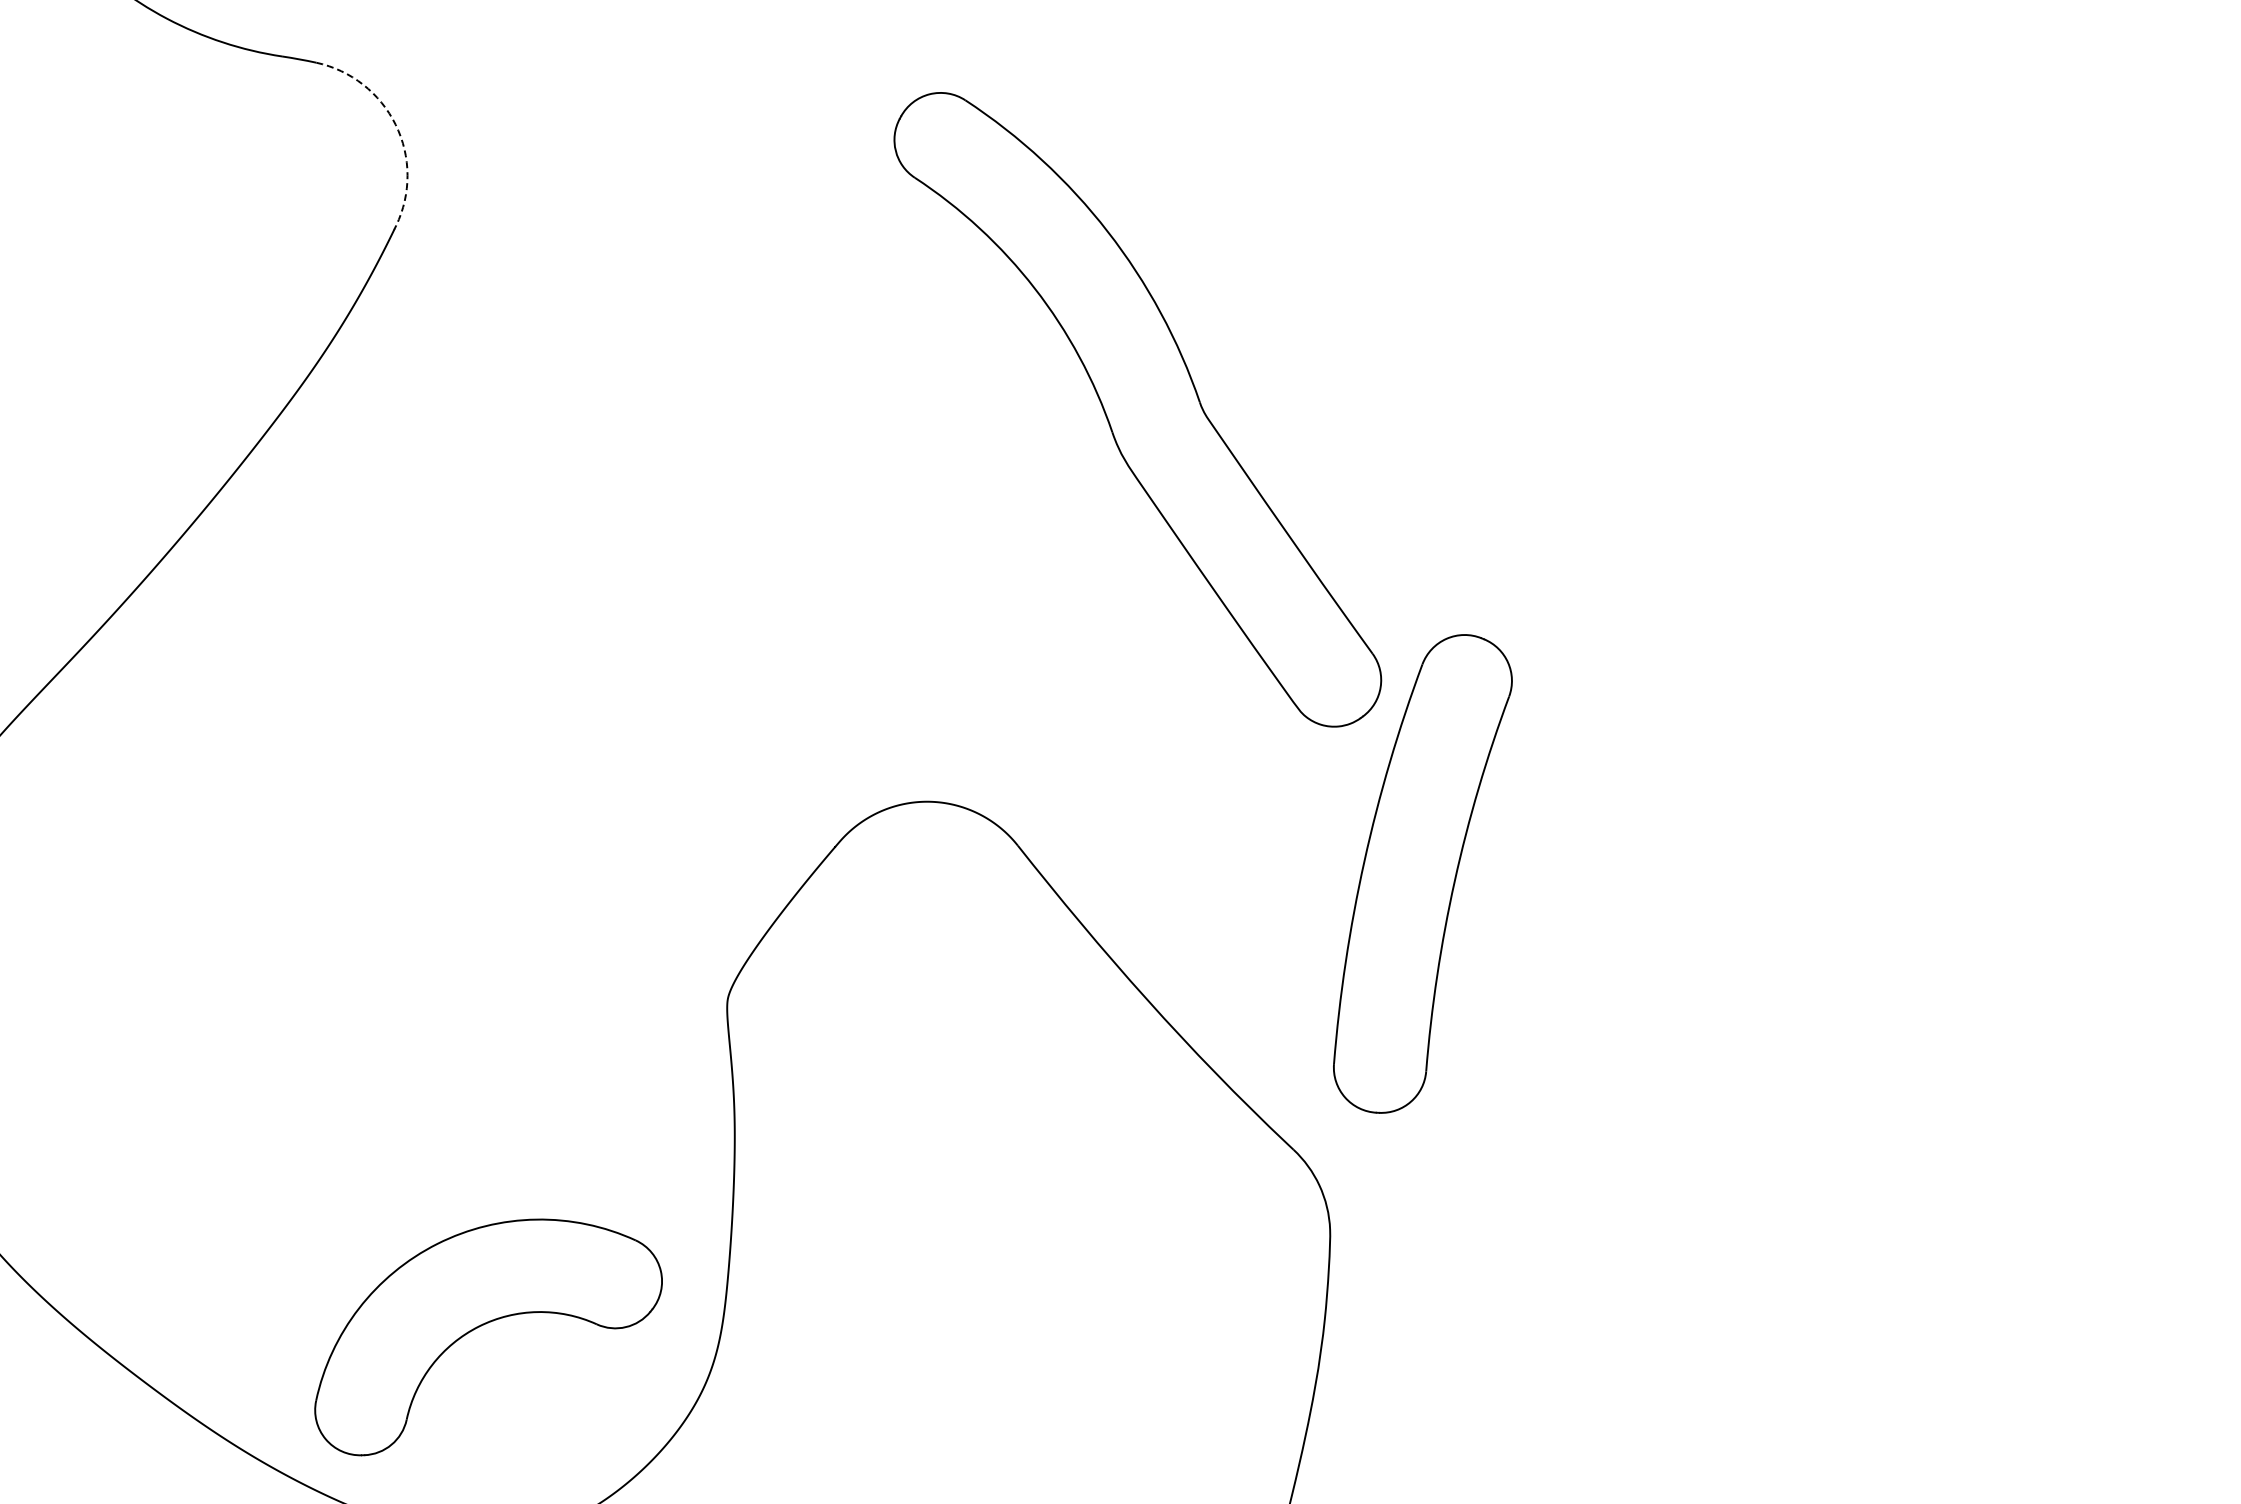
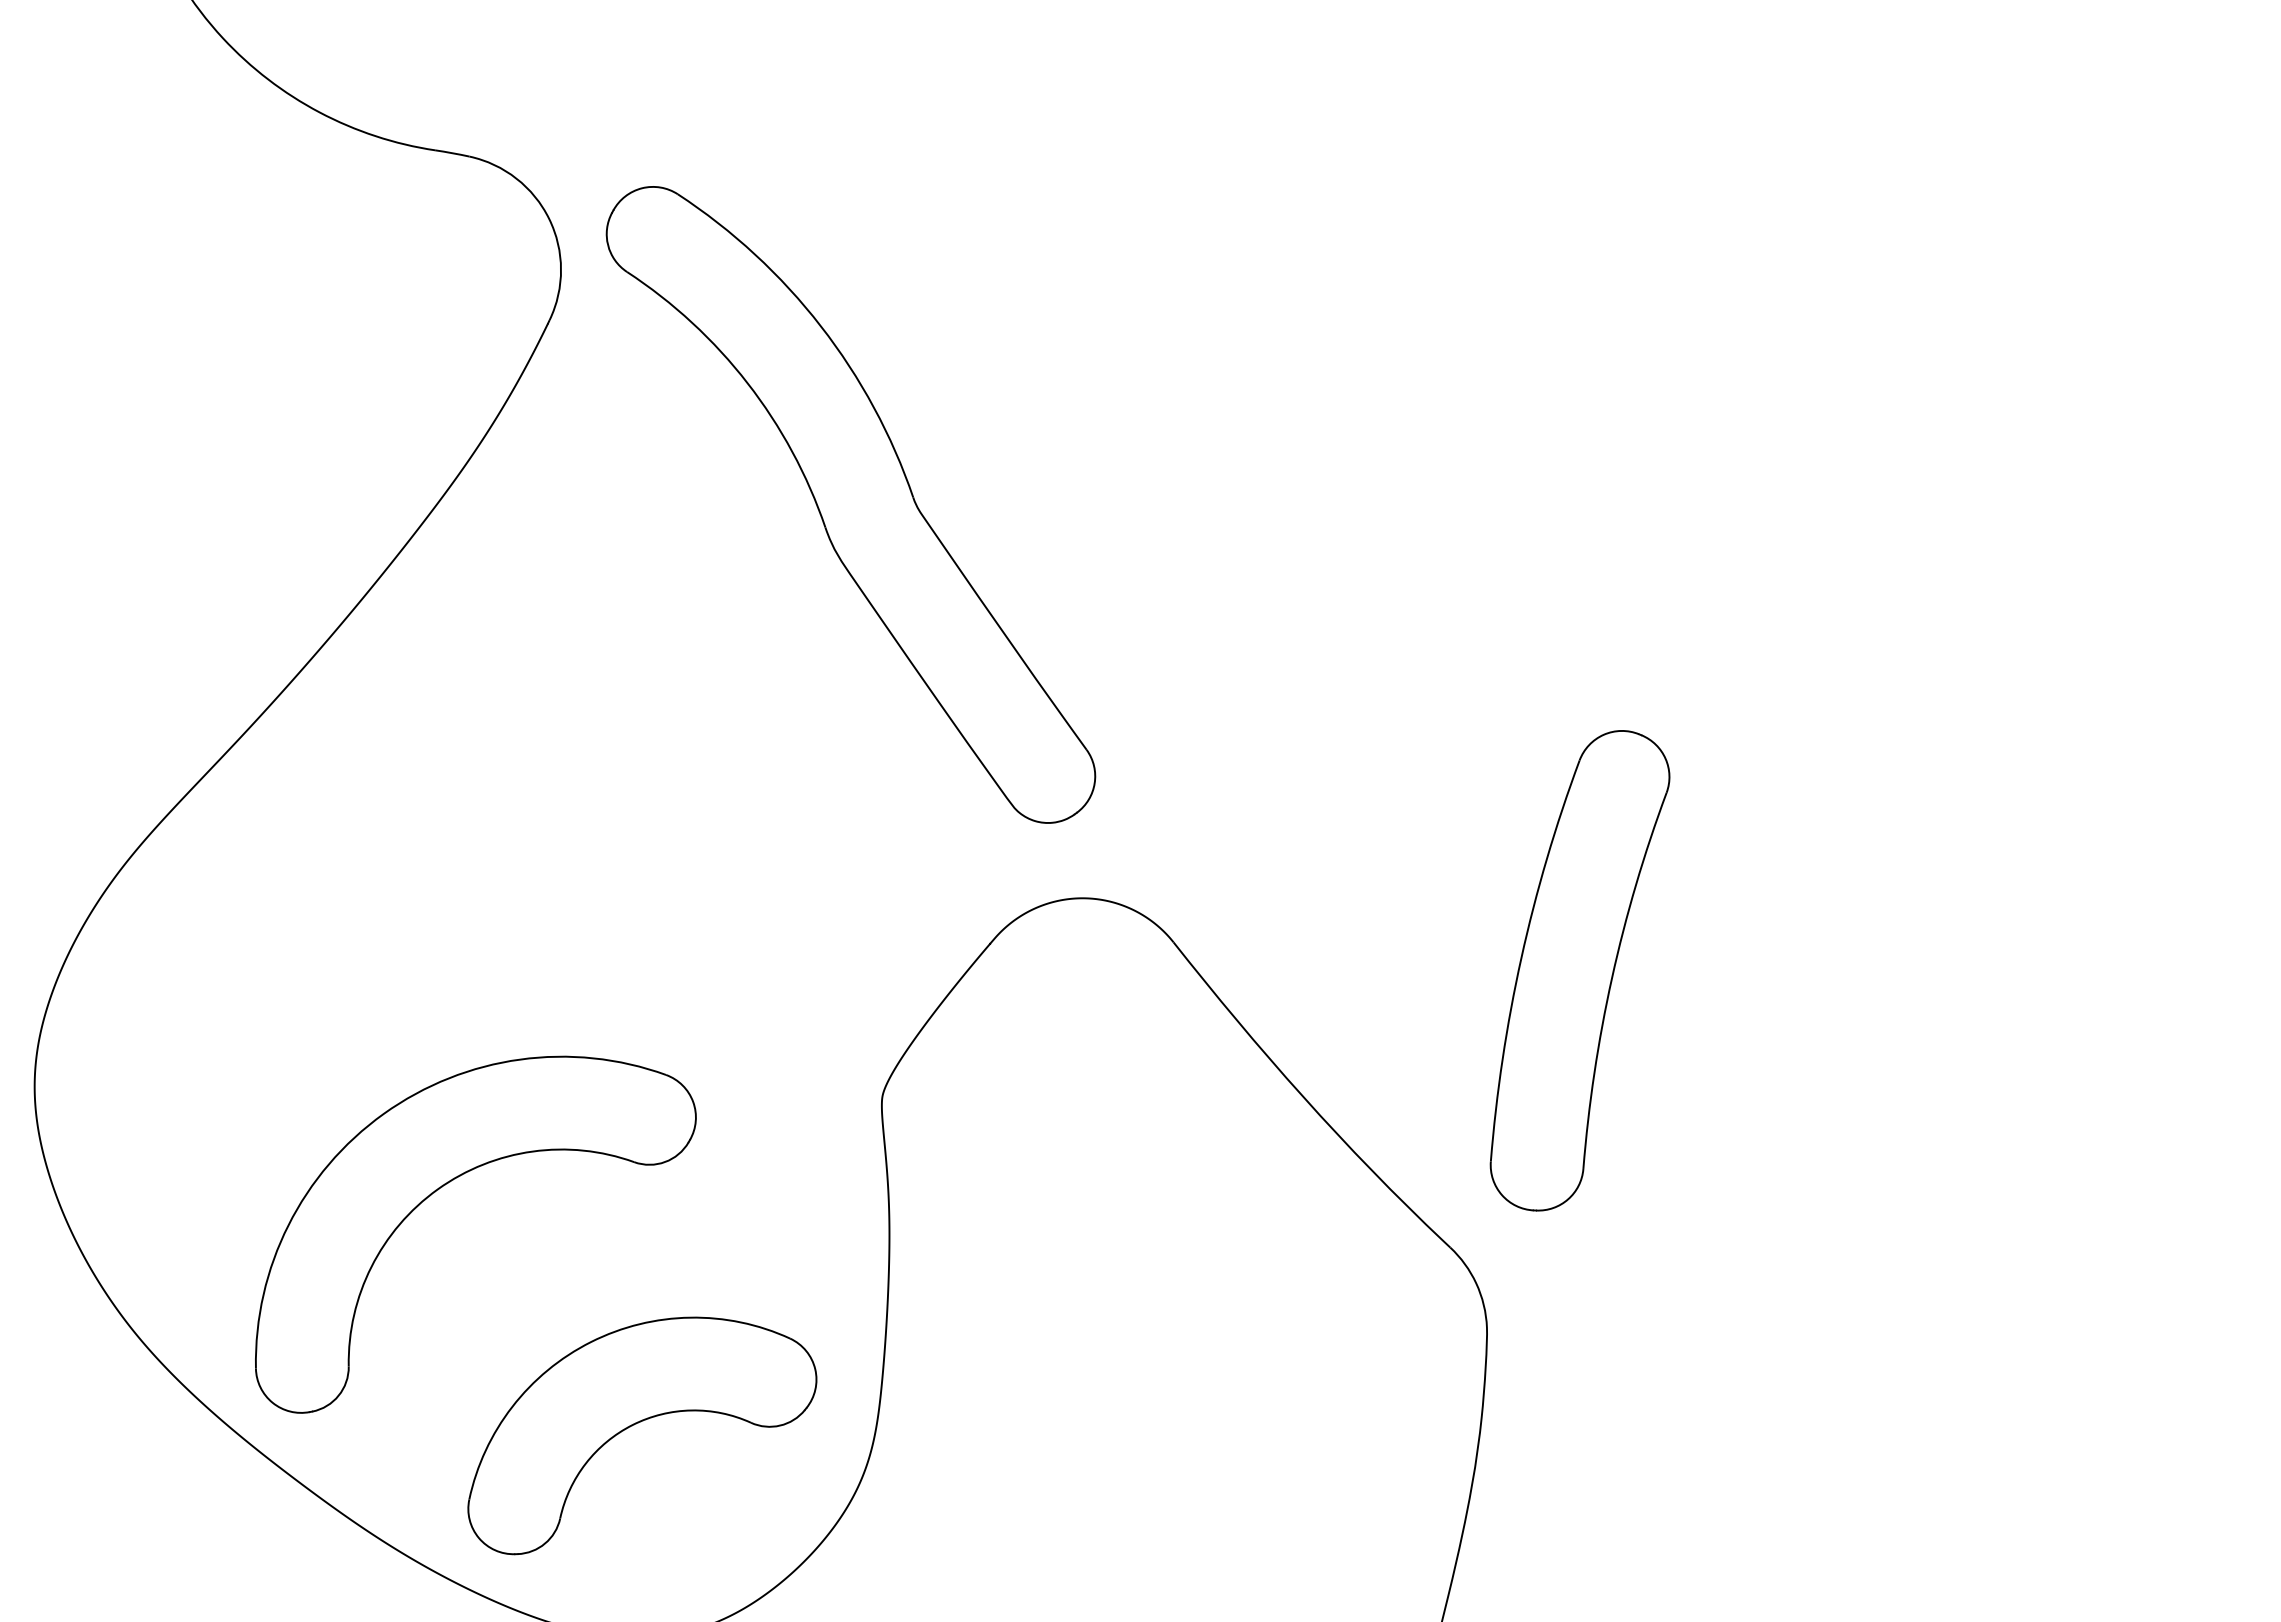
arc: (396, 124) -> (549, 218), dashed -> solid
part: (1137, 409) -> (850, 504), moved
part: (289, 1089) -> (442, 1187), added

